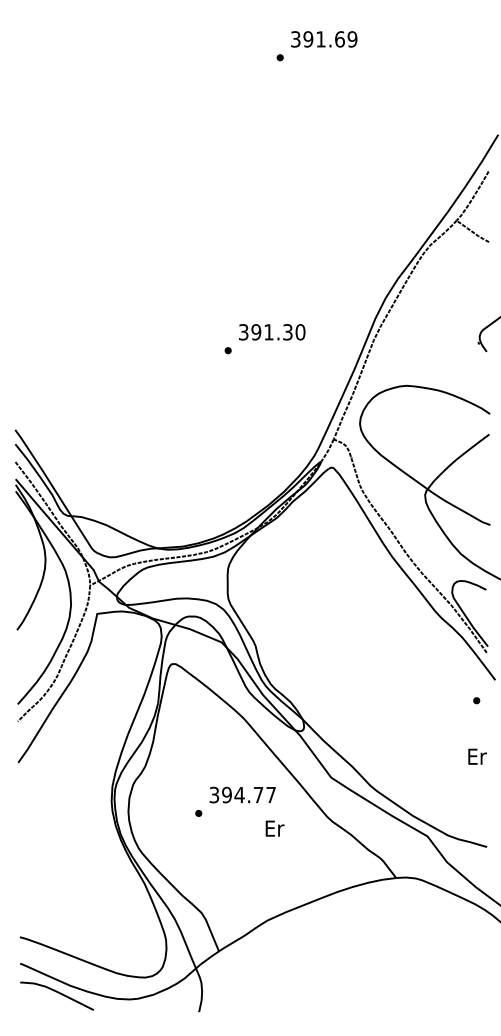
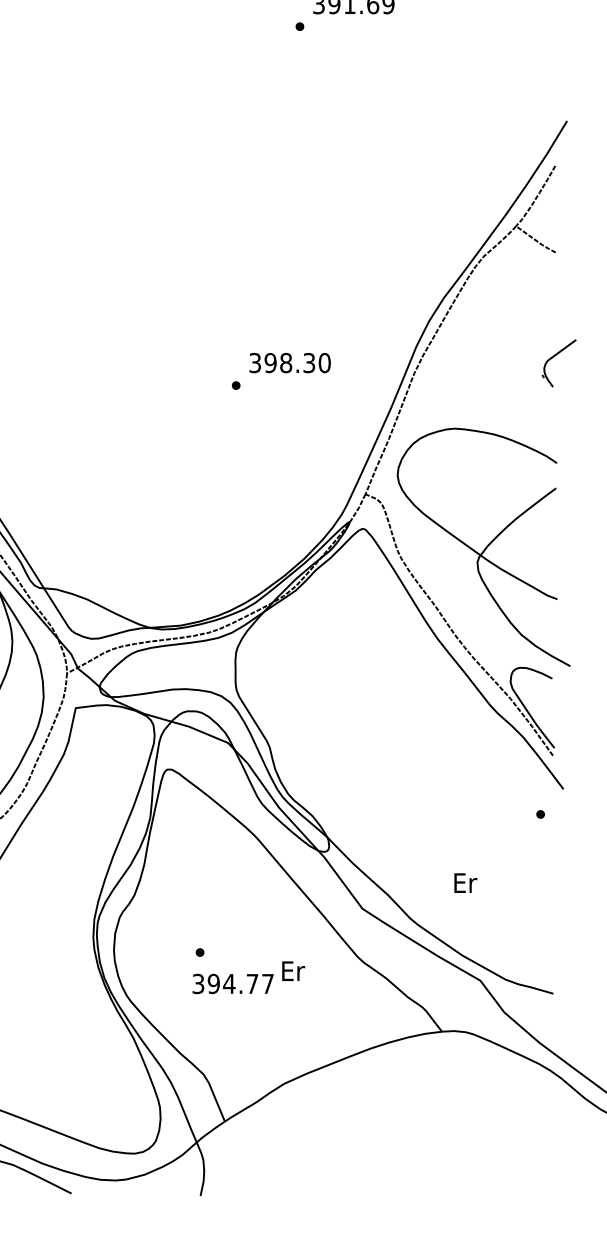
text: (268, 332) -> (285, 363), 391.30 -> 398.30
text: (477, 756) -> (465, 882), moved
text: (242, 794) -> (232, 983), moved

